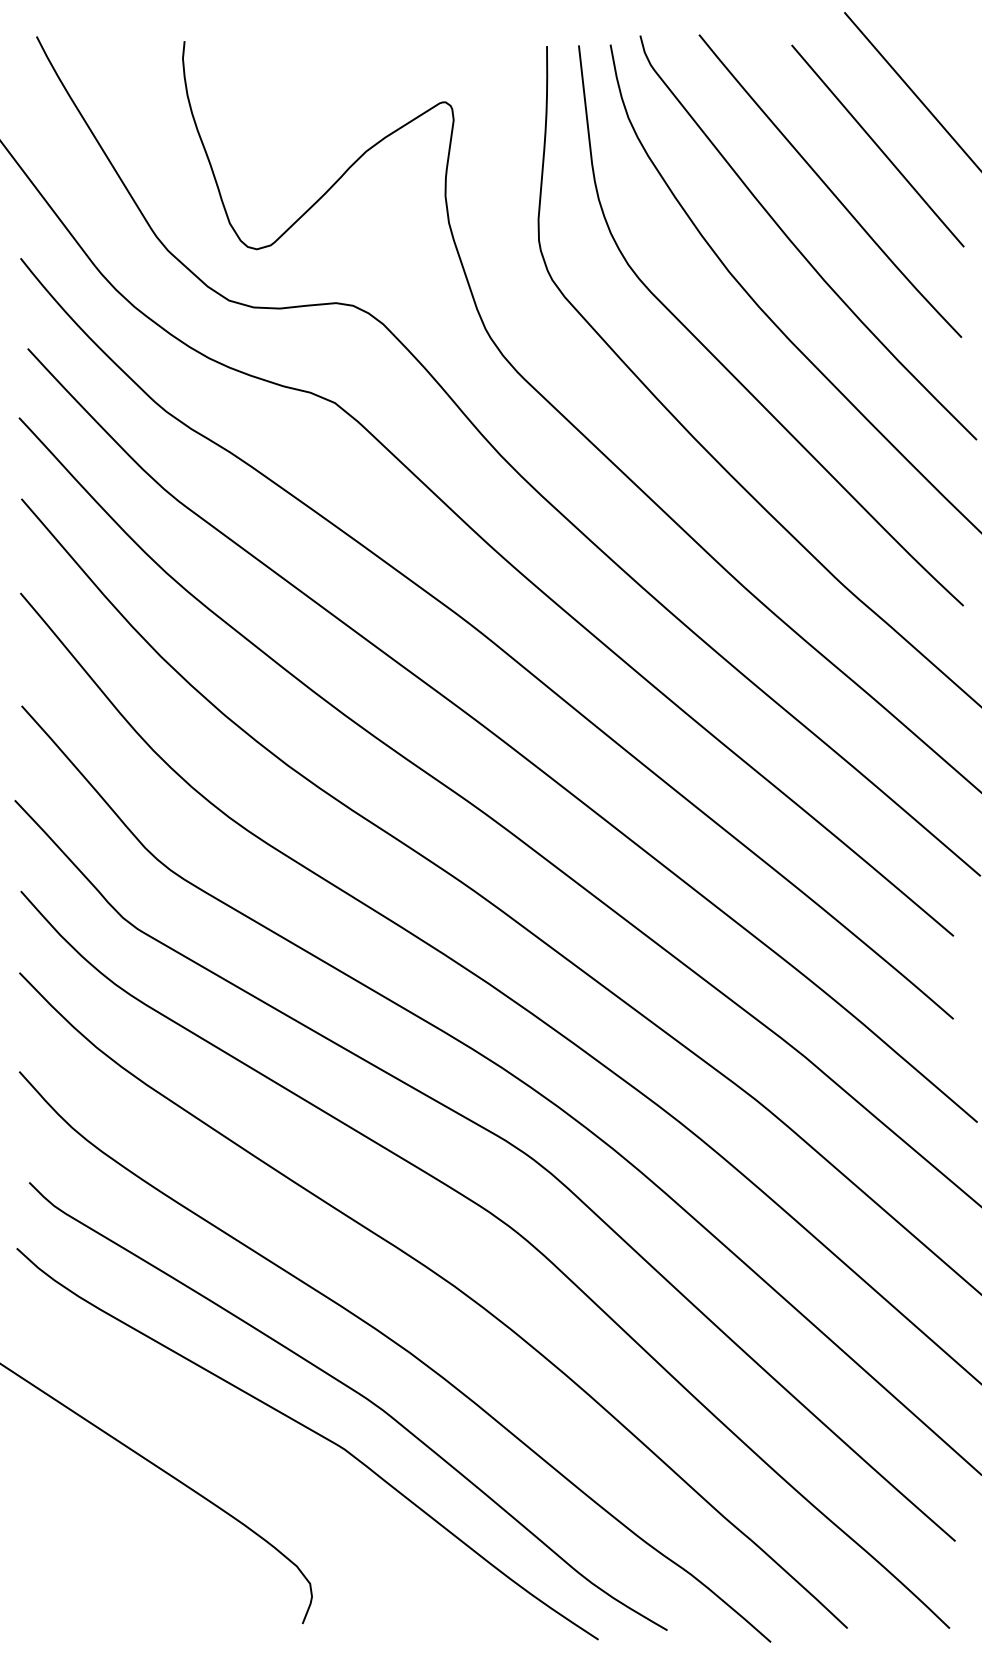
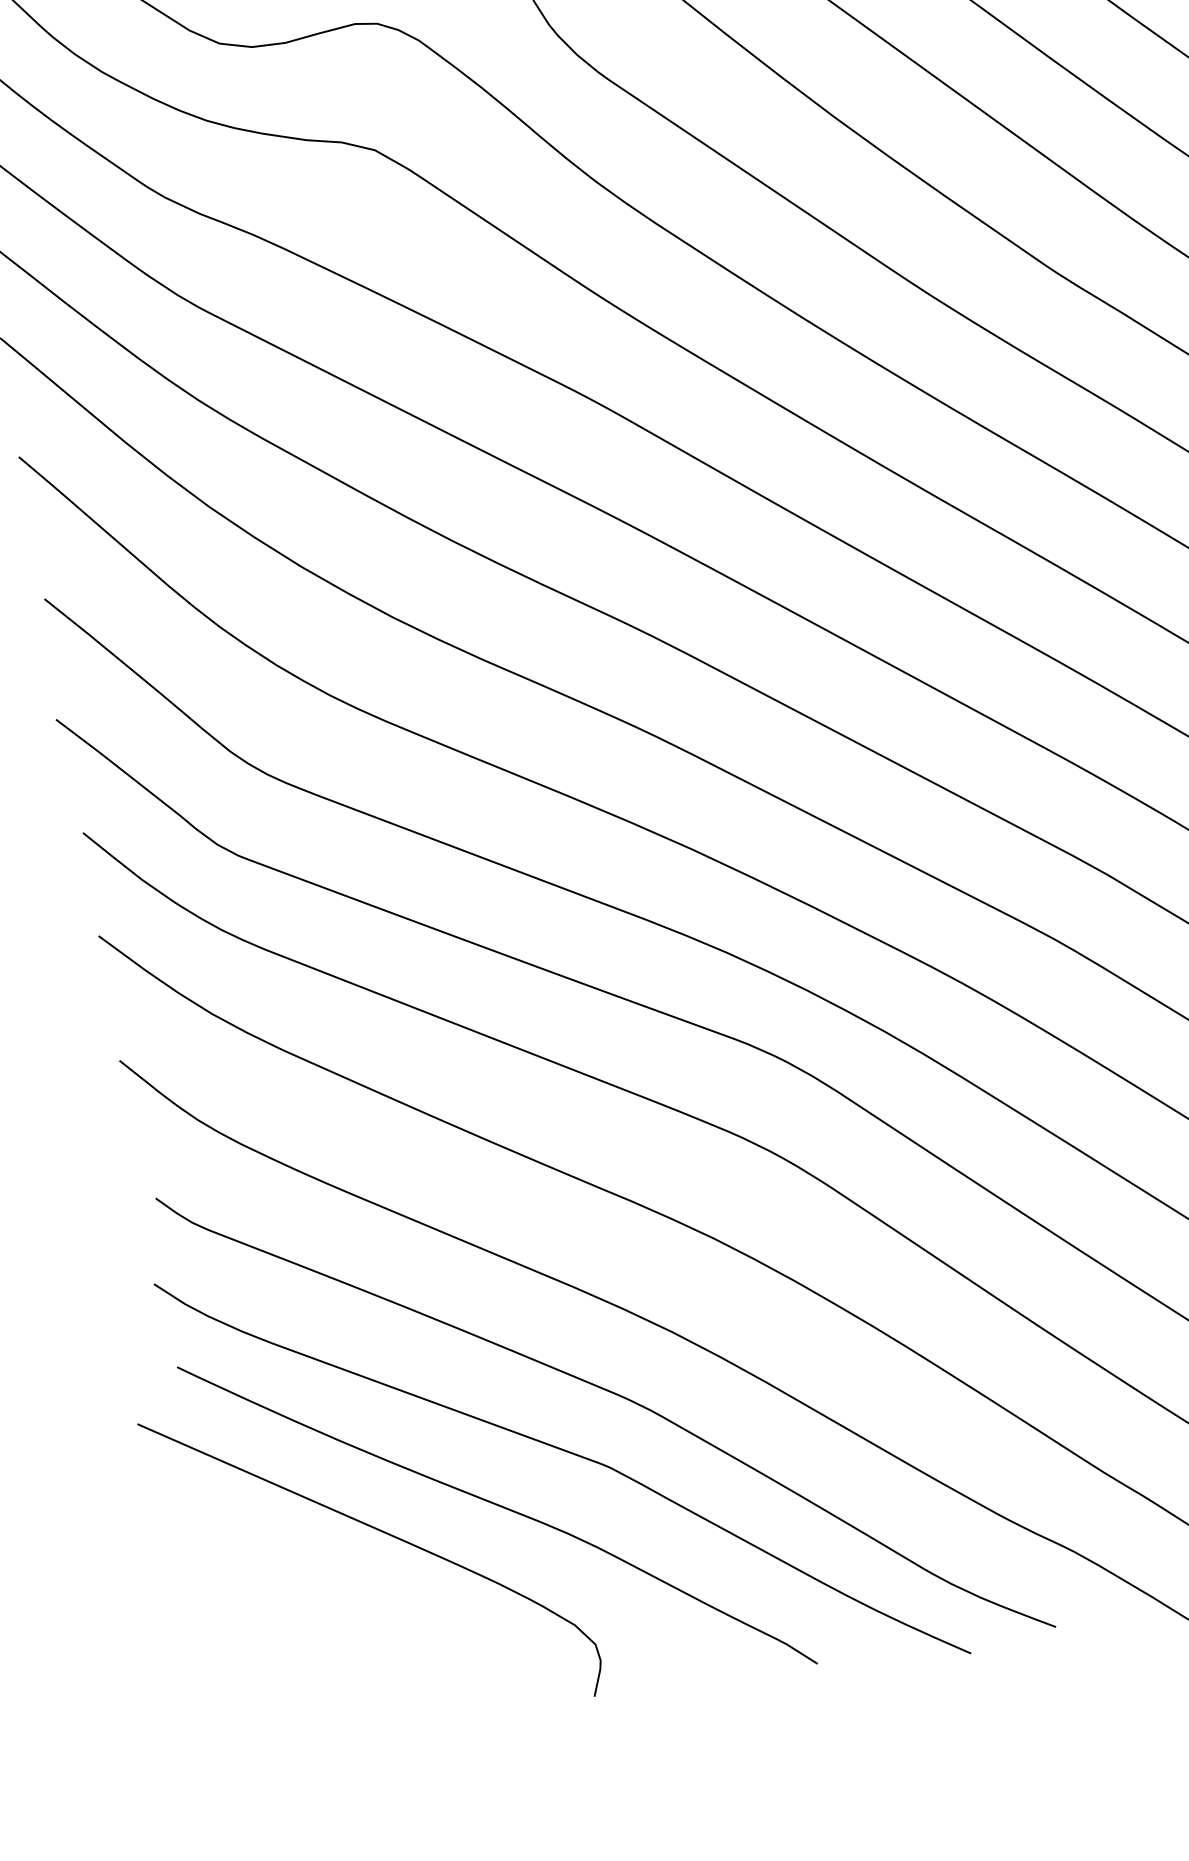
curve: (255, 1466) -> (501, 1508), added

